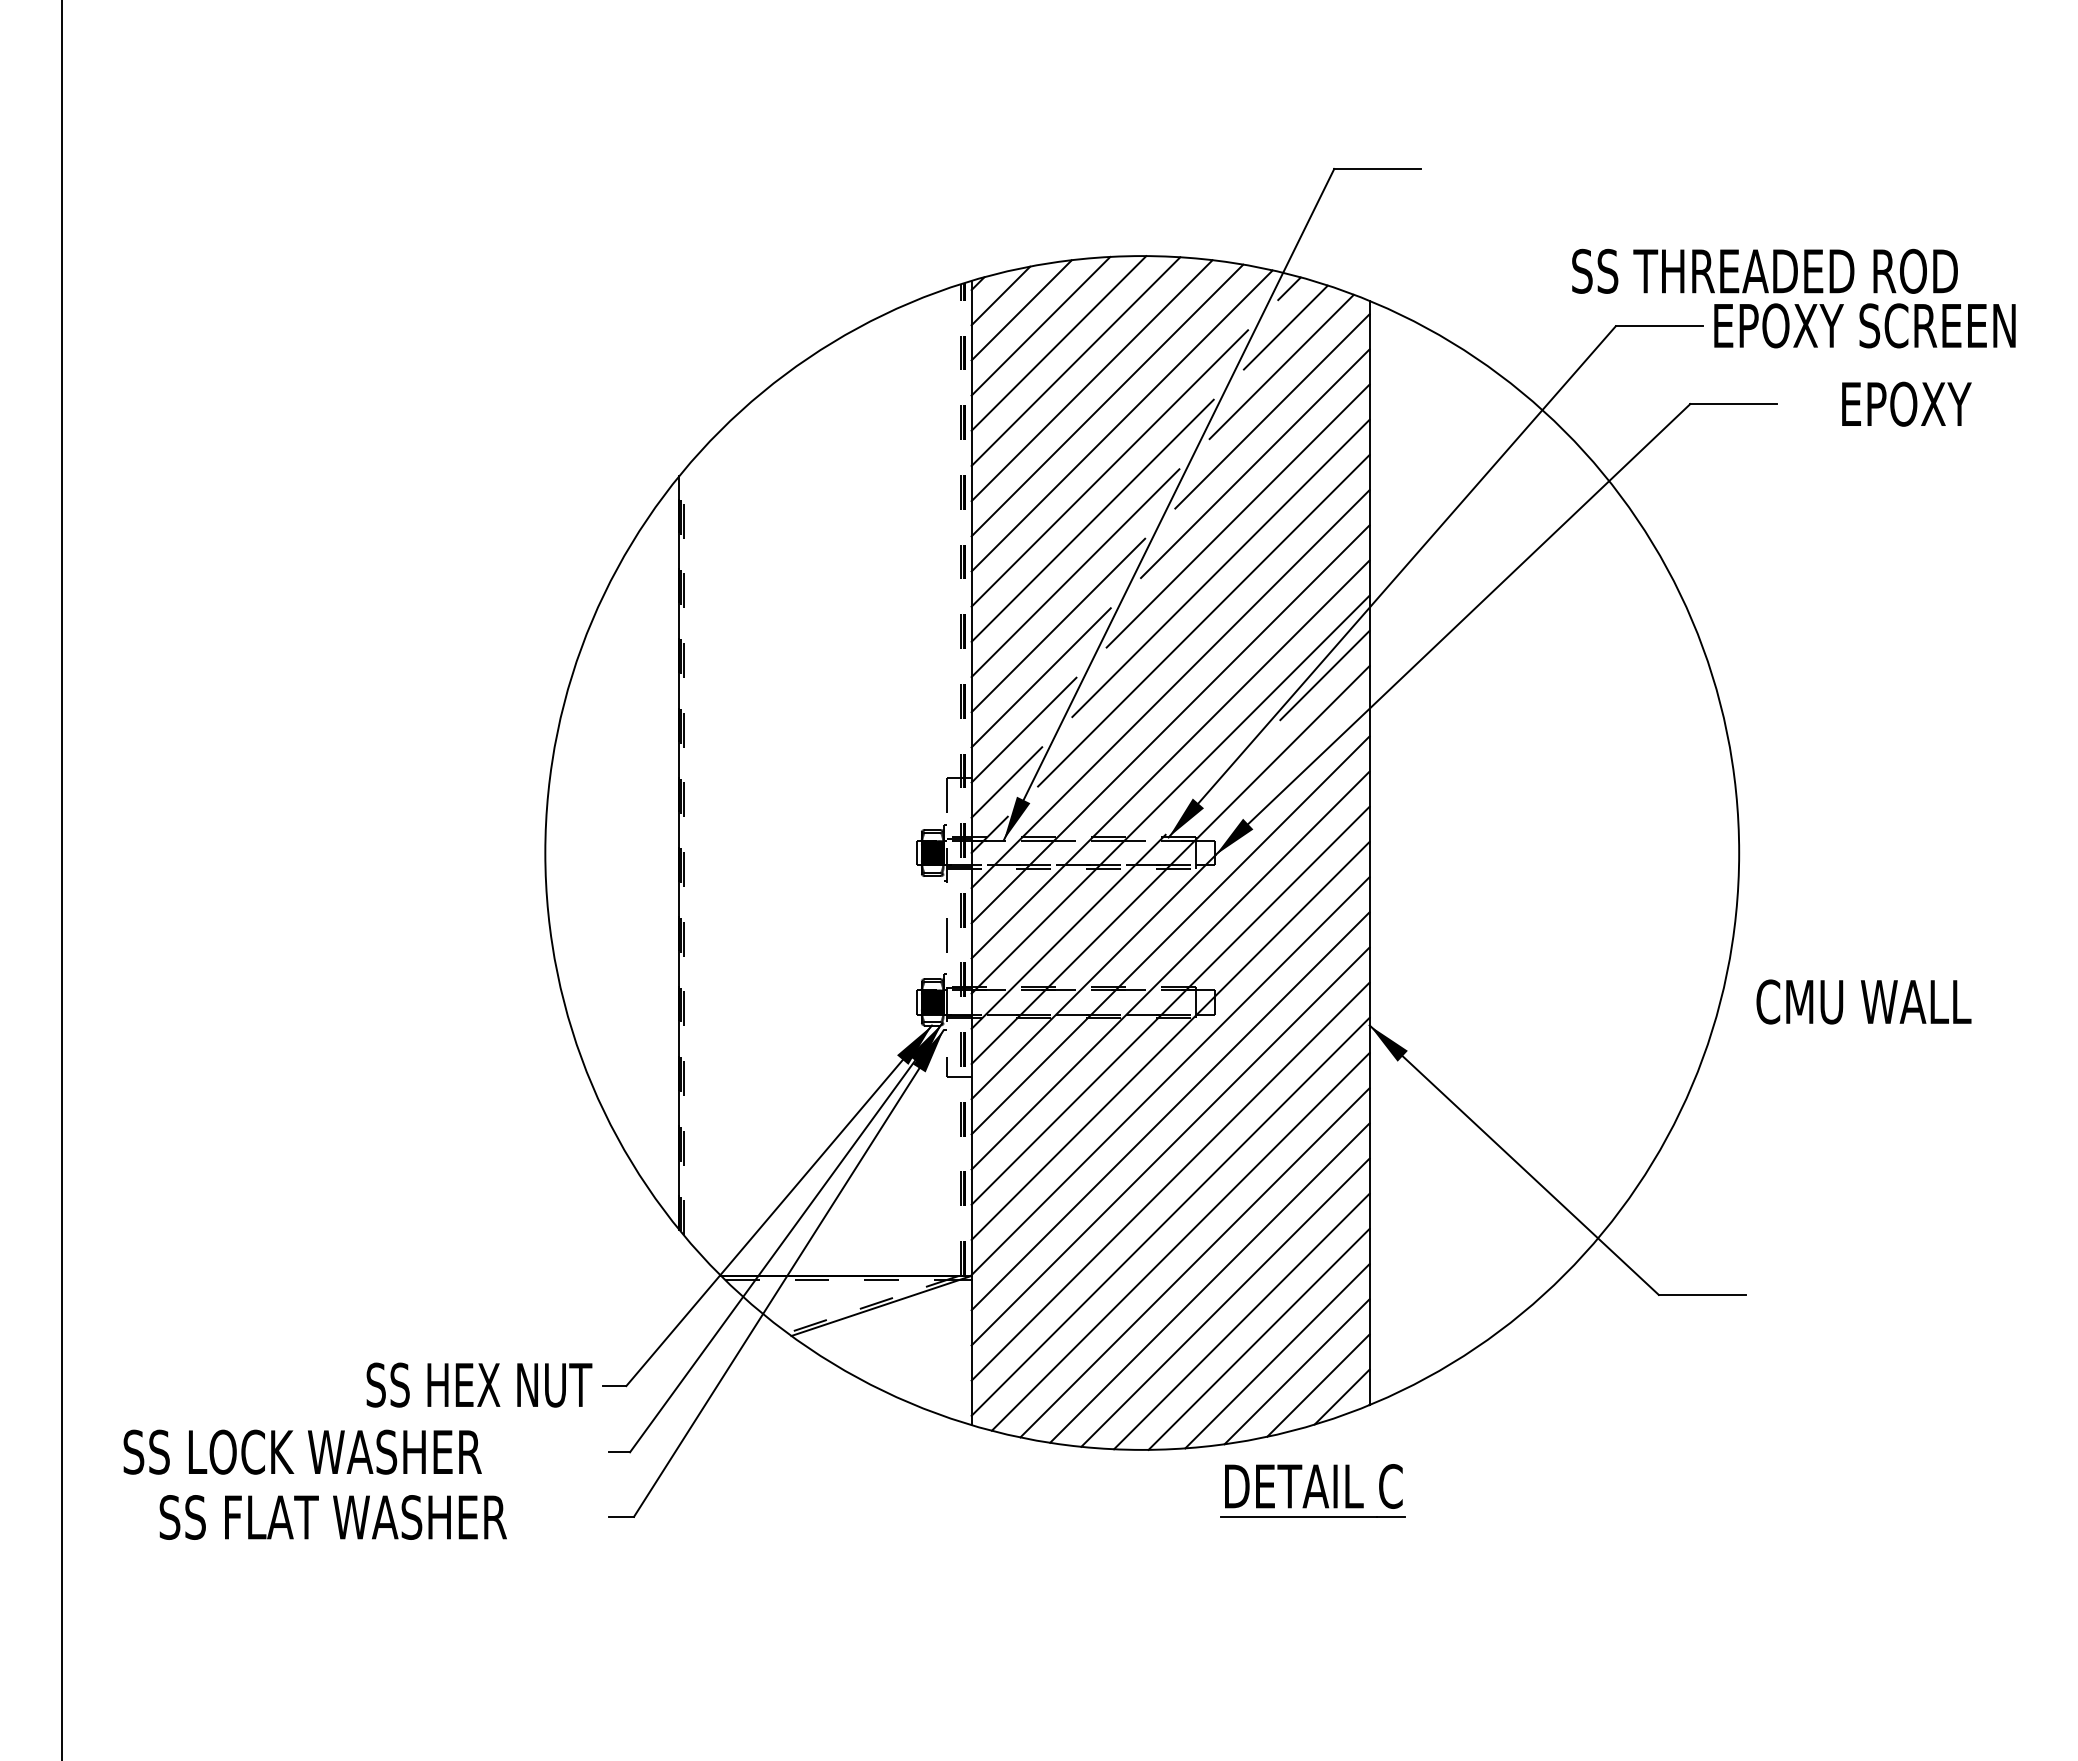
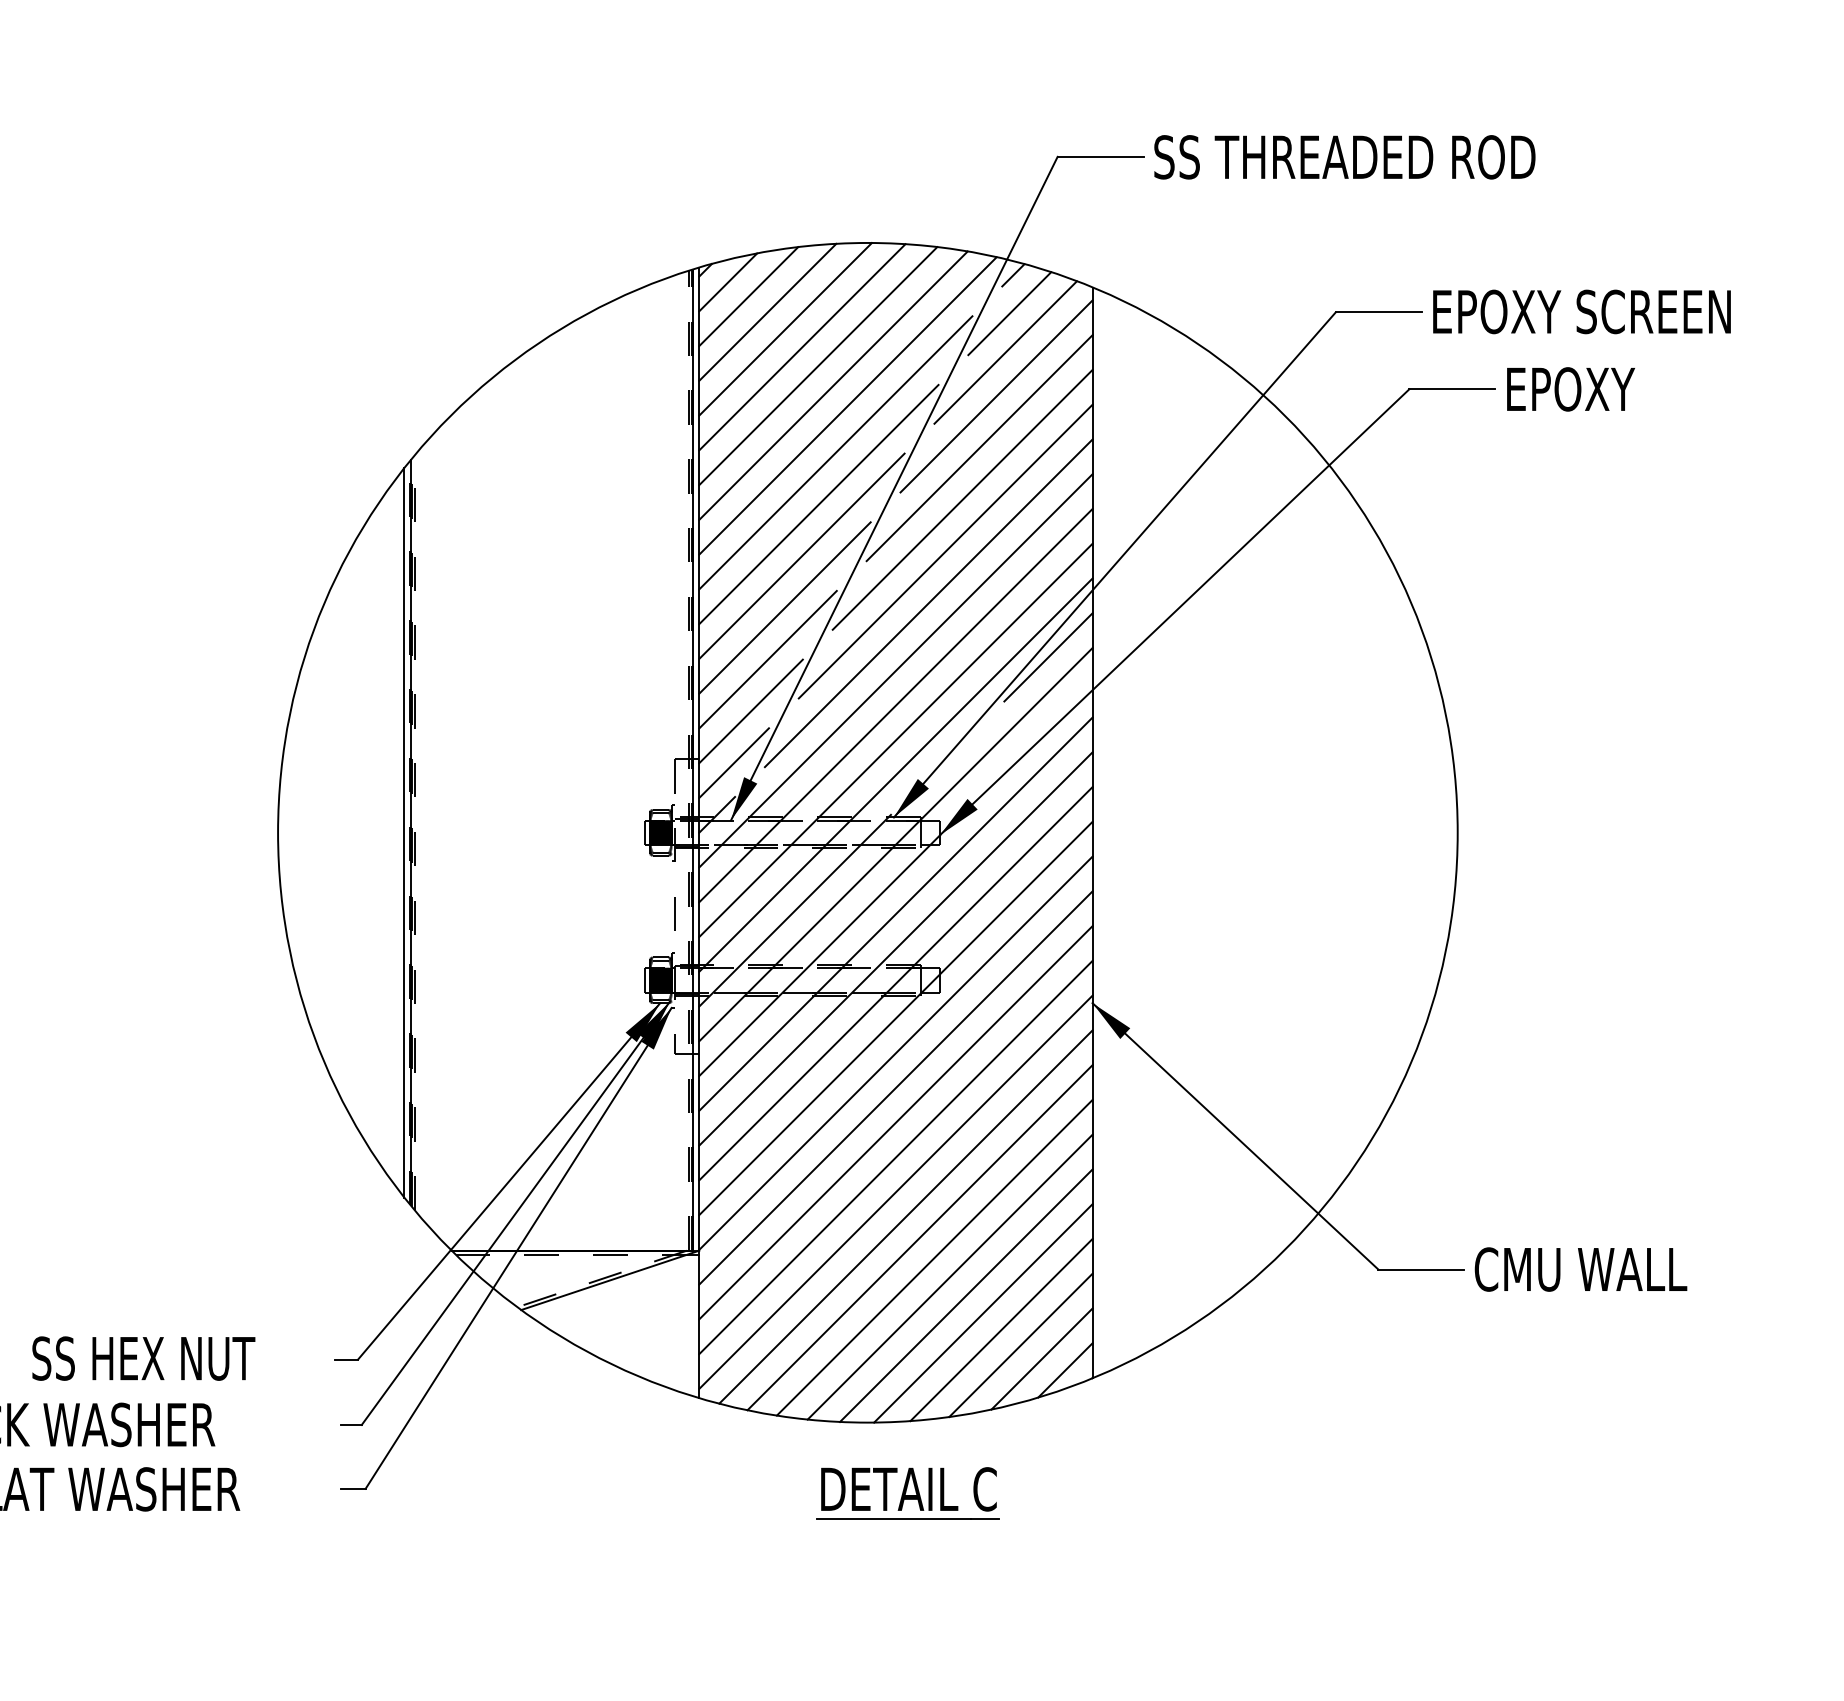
text: (1764, 270) -> (1344, 156), moved
text: (1906, 403) -> (1570, 388), moved
line: (965, 778) -> (693, 759), dashed -> solid
line: (673, 852) -> (404, 832), added
text: (1863, 1001) -> (1580, 1269), moved
text: (479, 1384) -> (143, 1357), moved
part: (1312, 1490) -> (907, 1493), moved

